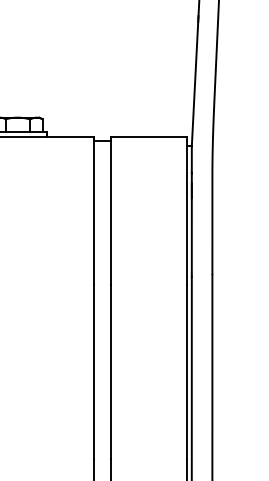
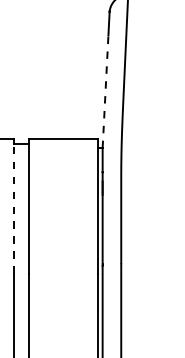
line: (195, 80) -> (105, 88), solid -> dashed
line: (93, 210) -> (13, 206), solid -> dashed

